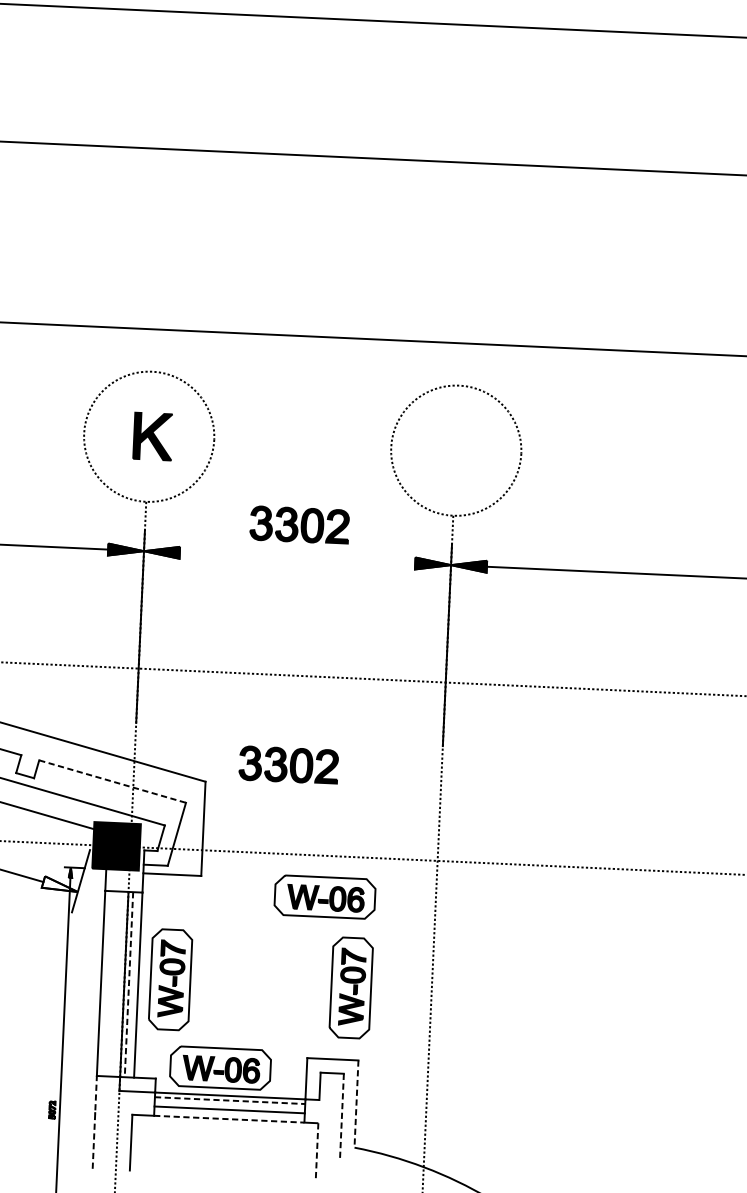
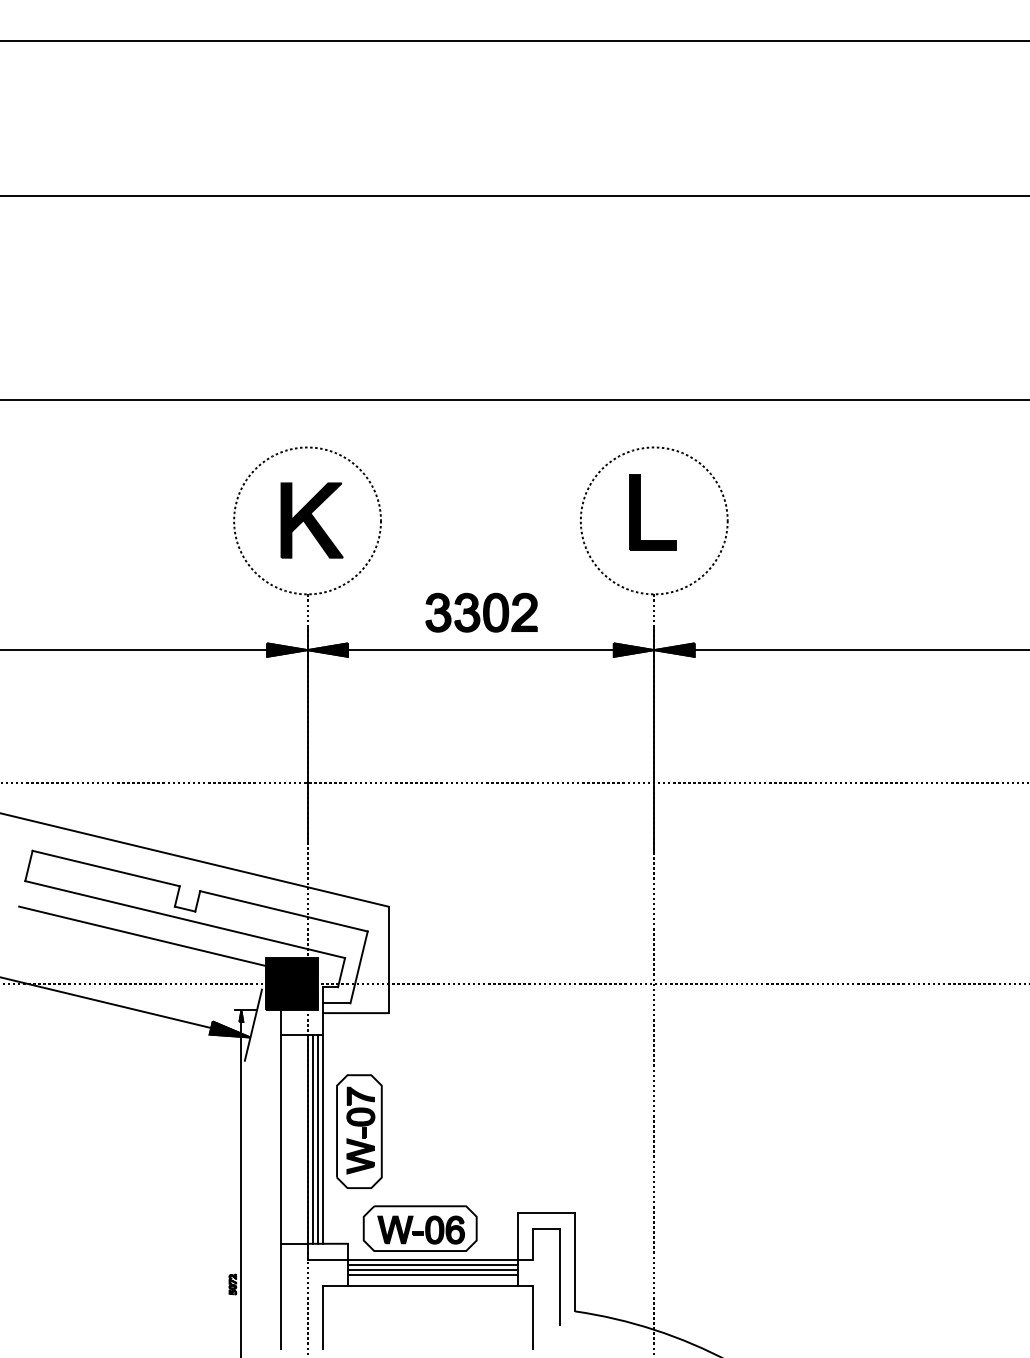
part: (152, 436) -> (311, 520), size x1.43
part: (444, 442) -> (640, 512), added
line: (297, 558) -> (480, 650), added
part: (288, 764) -> (481, 883), removed
line: (113, 781) -> (284, 911), dashed -> solid
fill: (59, 884) -> (229, 1029), added
part: (324, 896) -> (528, 1030), removed
line: (128, 984) -> (312, 1139), dashed -> solid
line: (134, 984) -> (318, 1138), added
part: (351, 987) -> (563, 1131), removed
line: (229, 1100) -> (432, 1264), dashed -> solid
line: (356, 1104) -> (575, 1262), dashed -> solid
line: (229, 1105) -> (432, 1270), added
line: (341, 1116) -> (559, 1277), dashed -> solid
line: (229, 1118) -> (432, 1285), dashed -> solid
line: (94, 1121) -> (281, 1295), dashed -> solid
line: (317, 1151) -> (533, 1317), dashed -> solid

